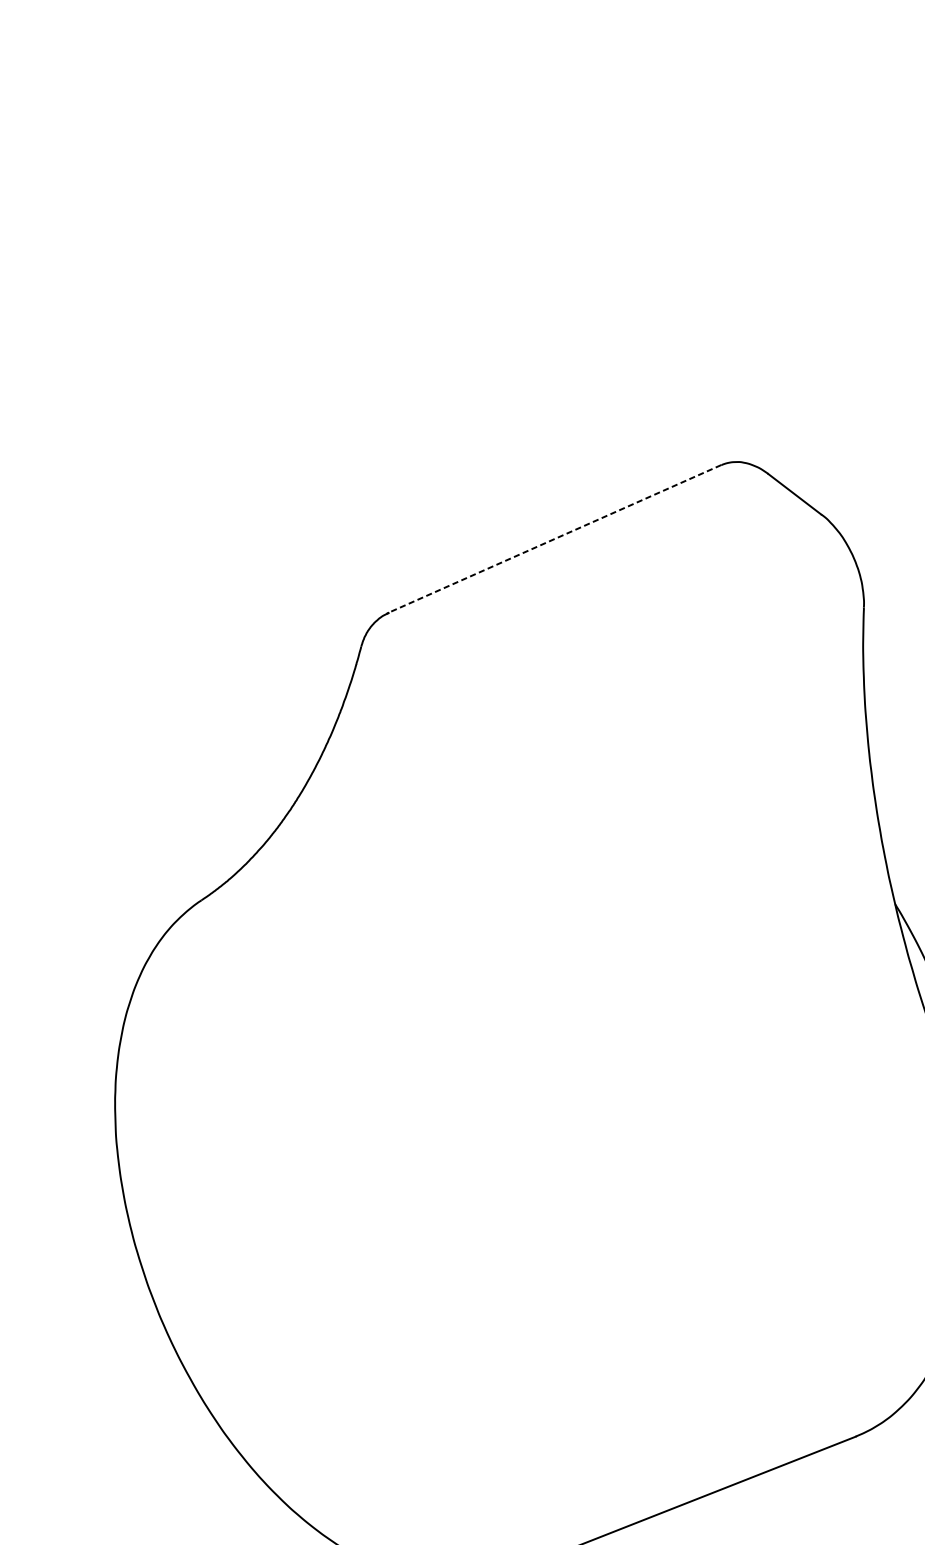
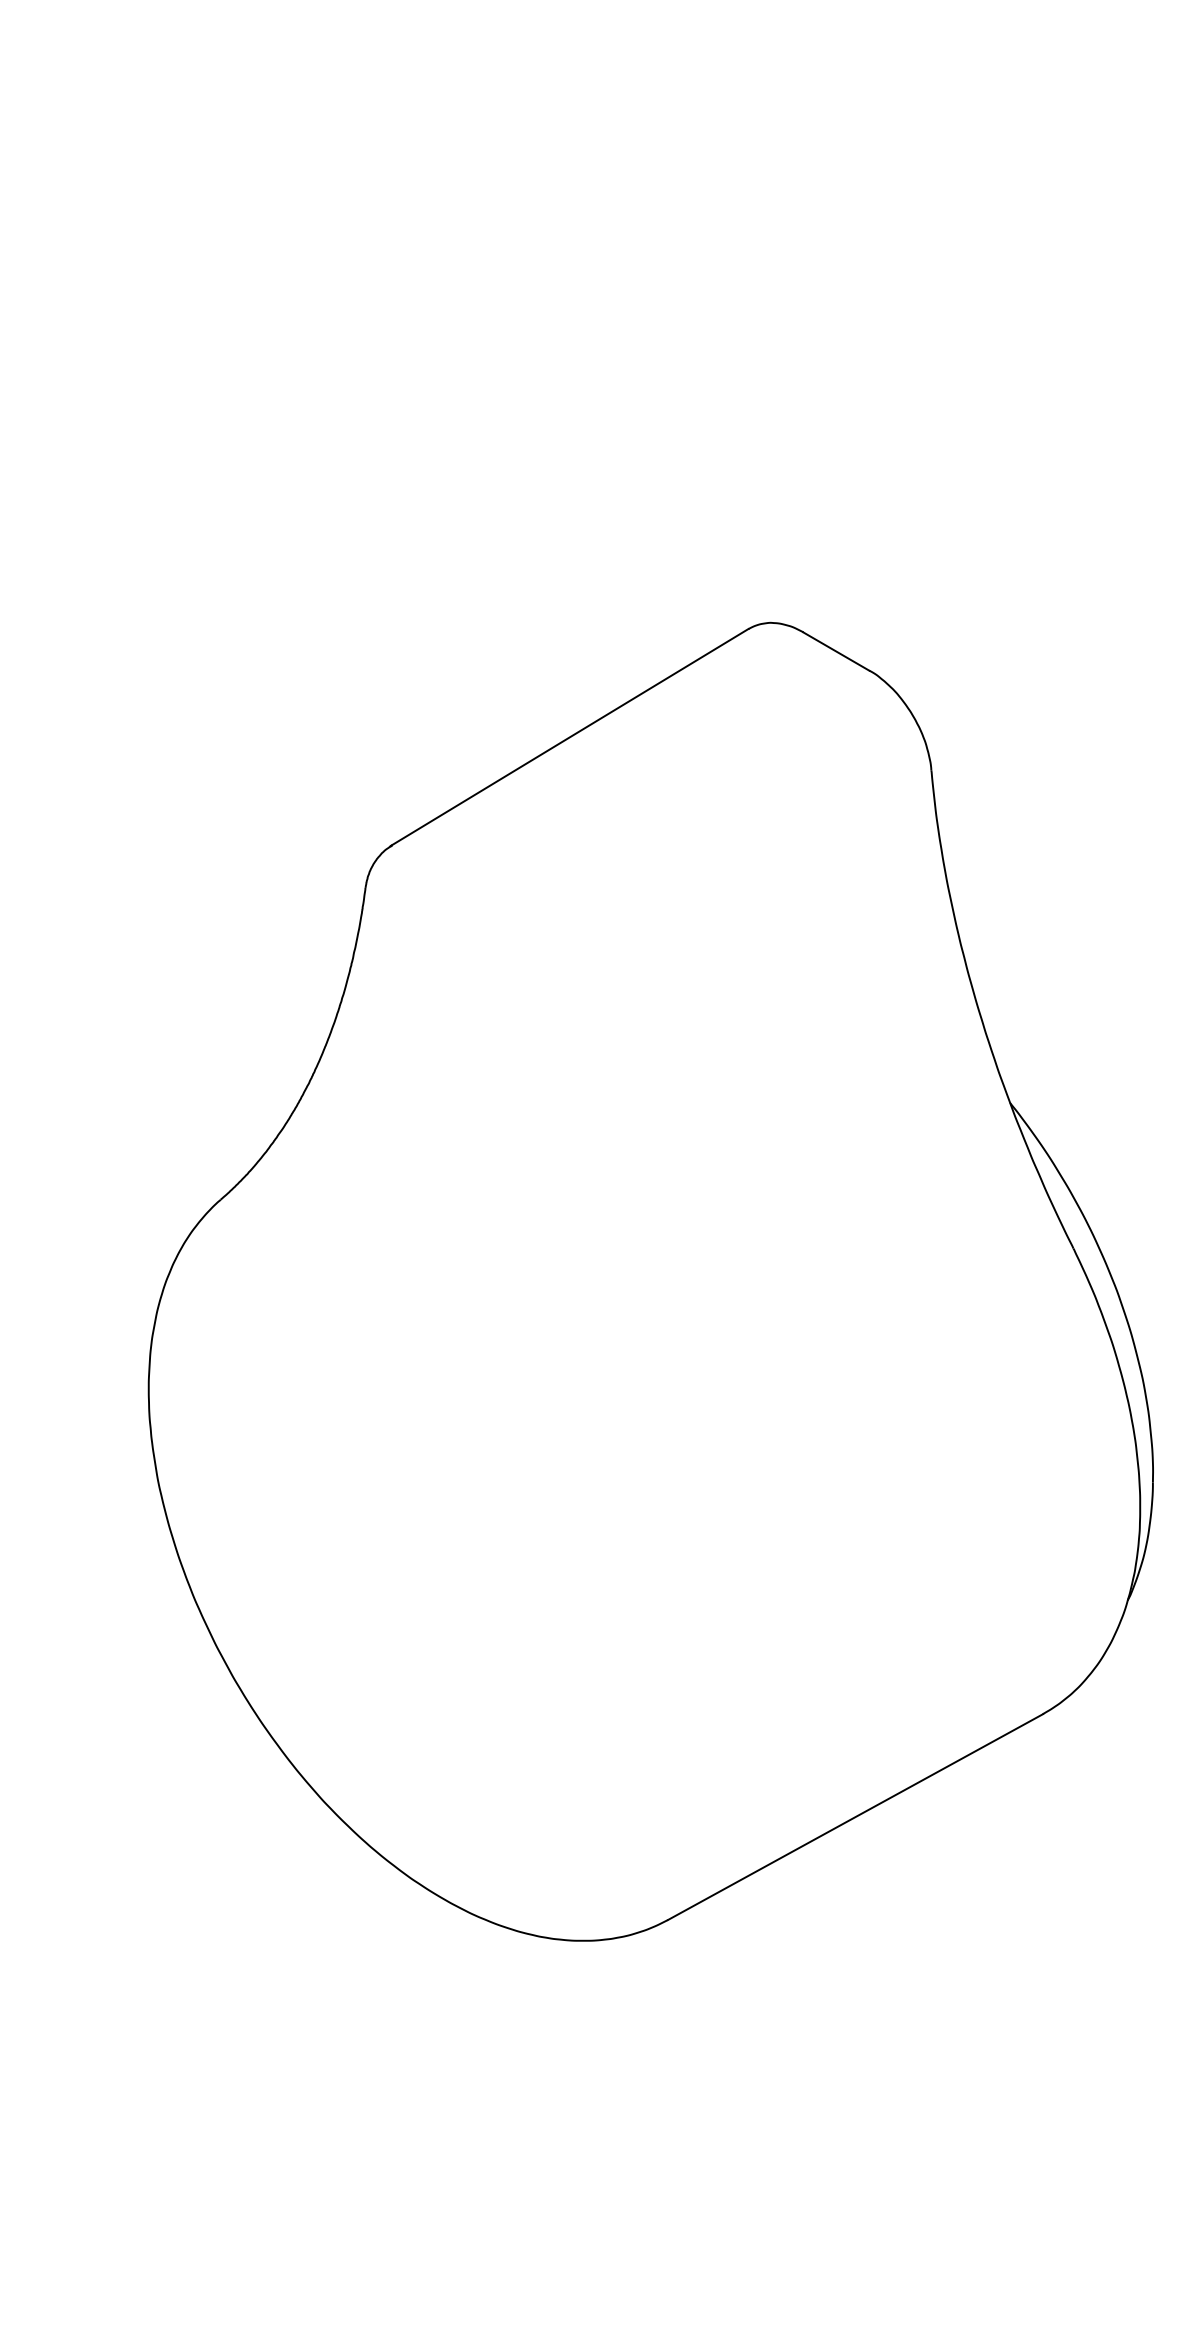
line: (554, 539) -> (569, 737), dashed -> solid

